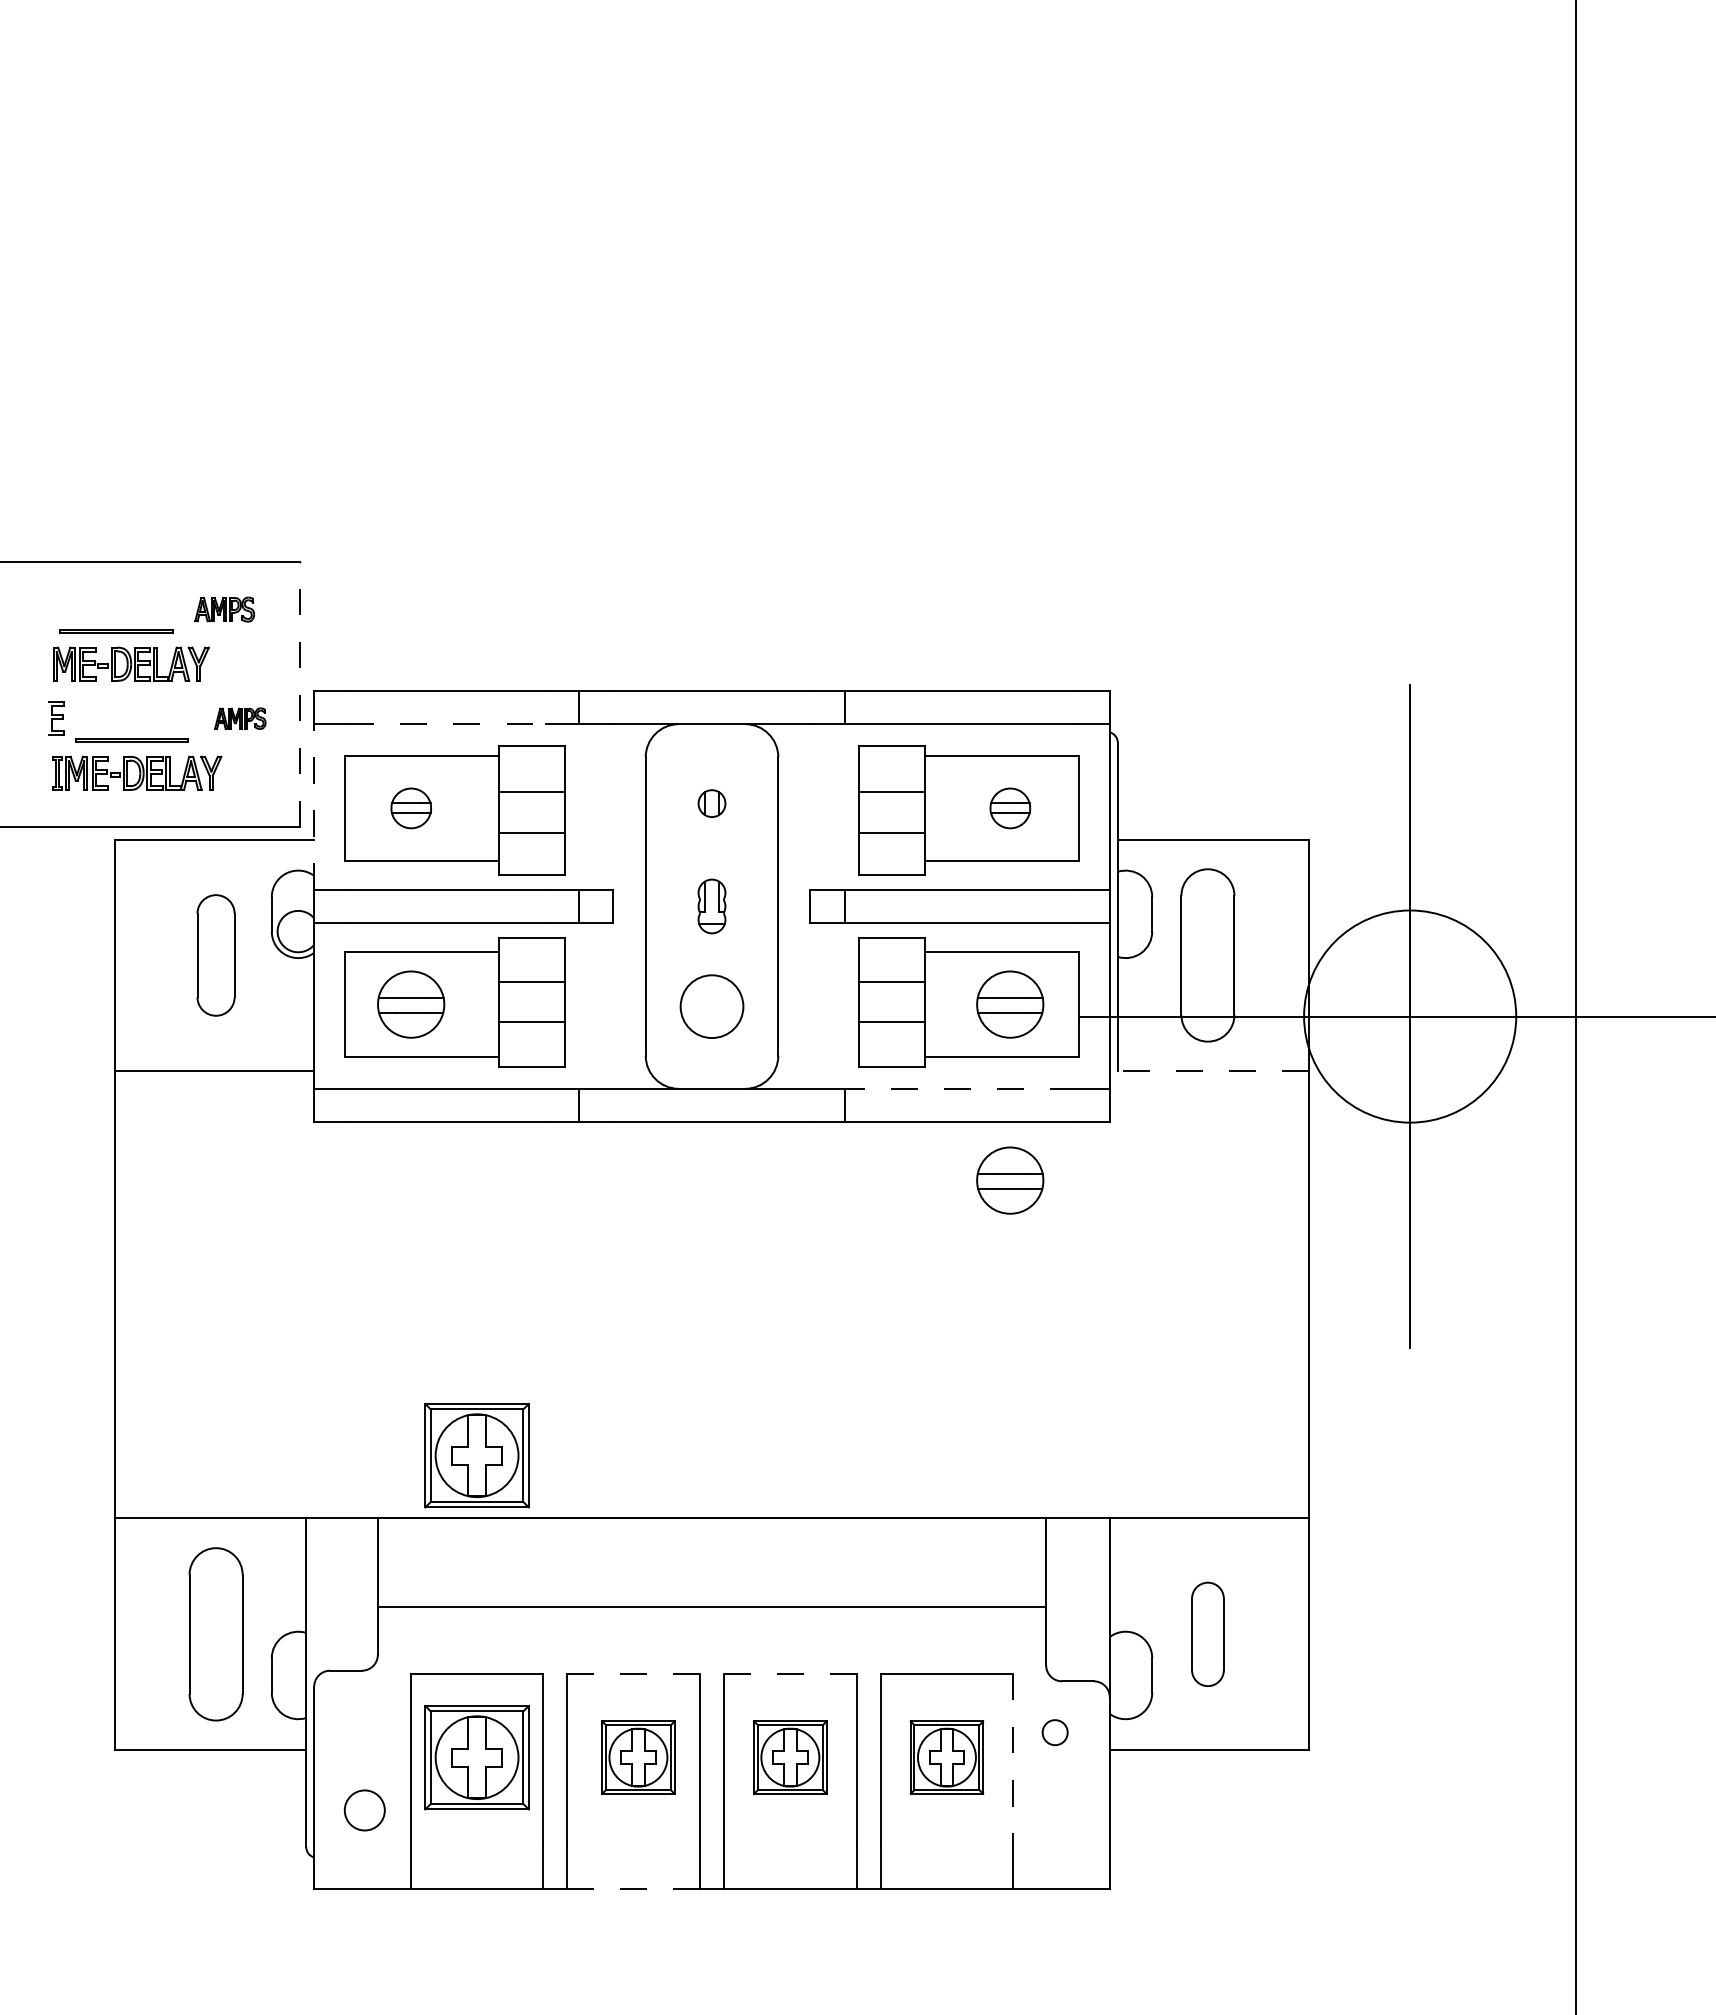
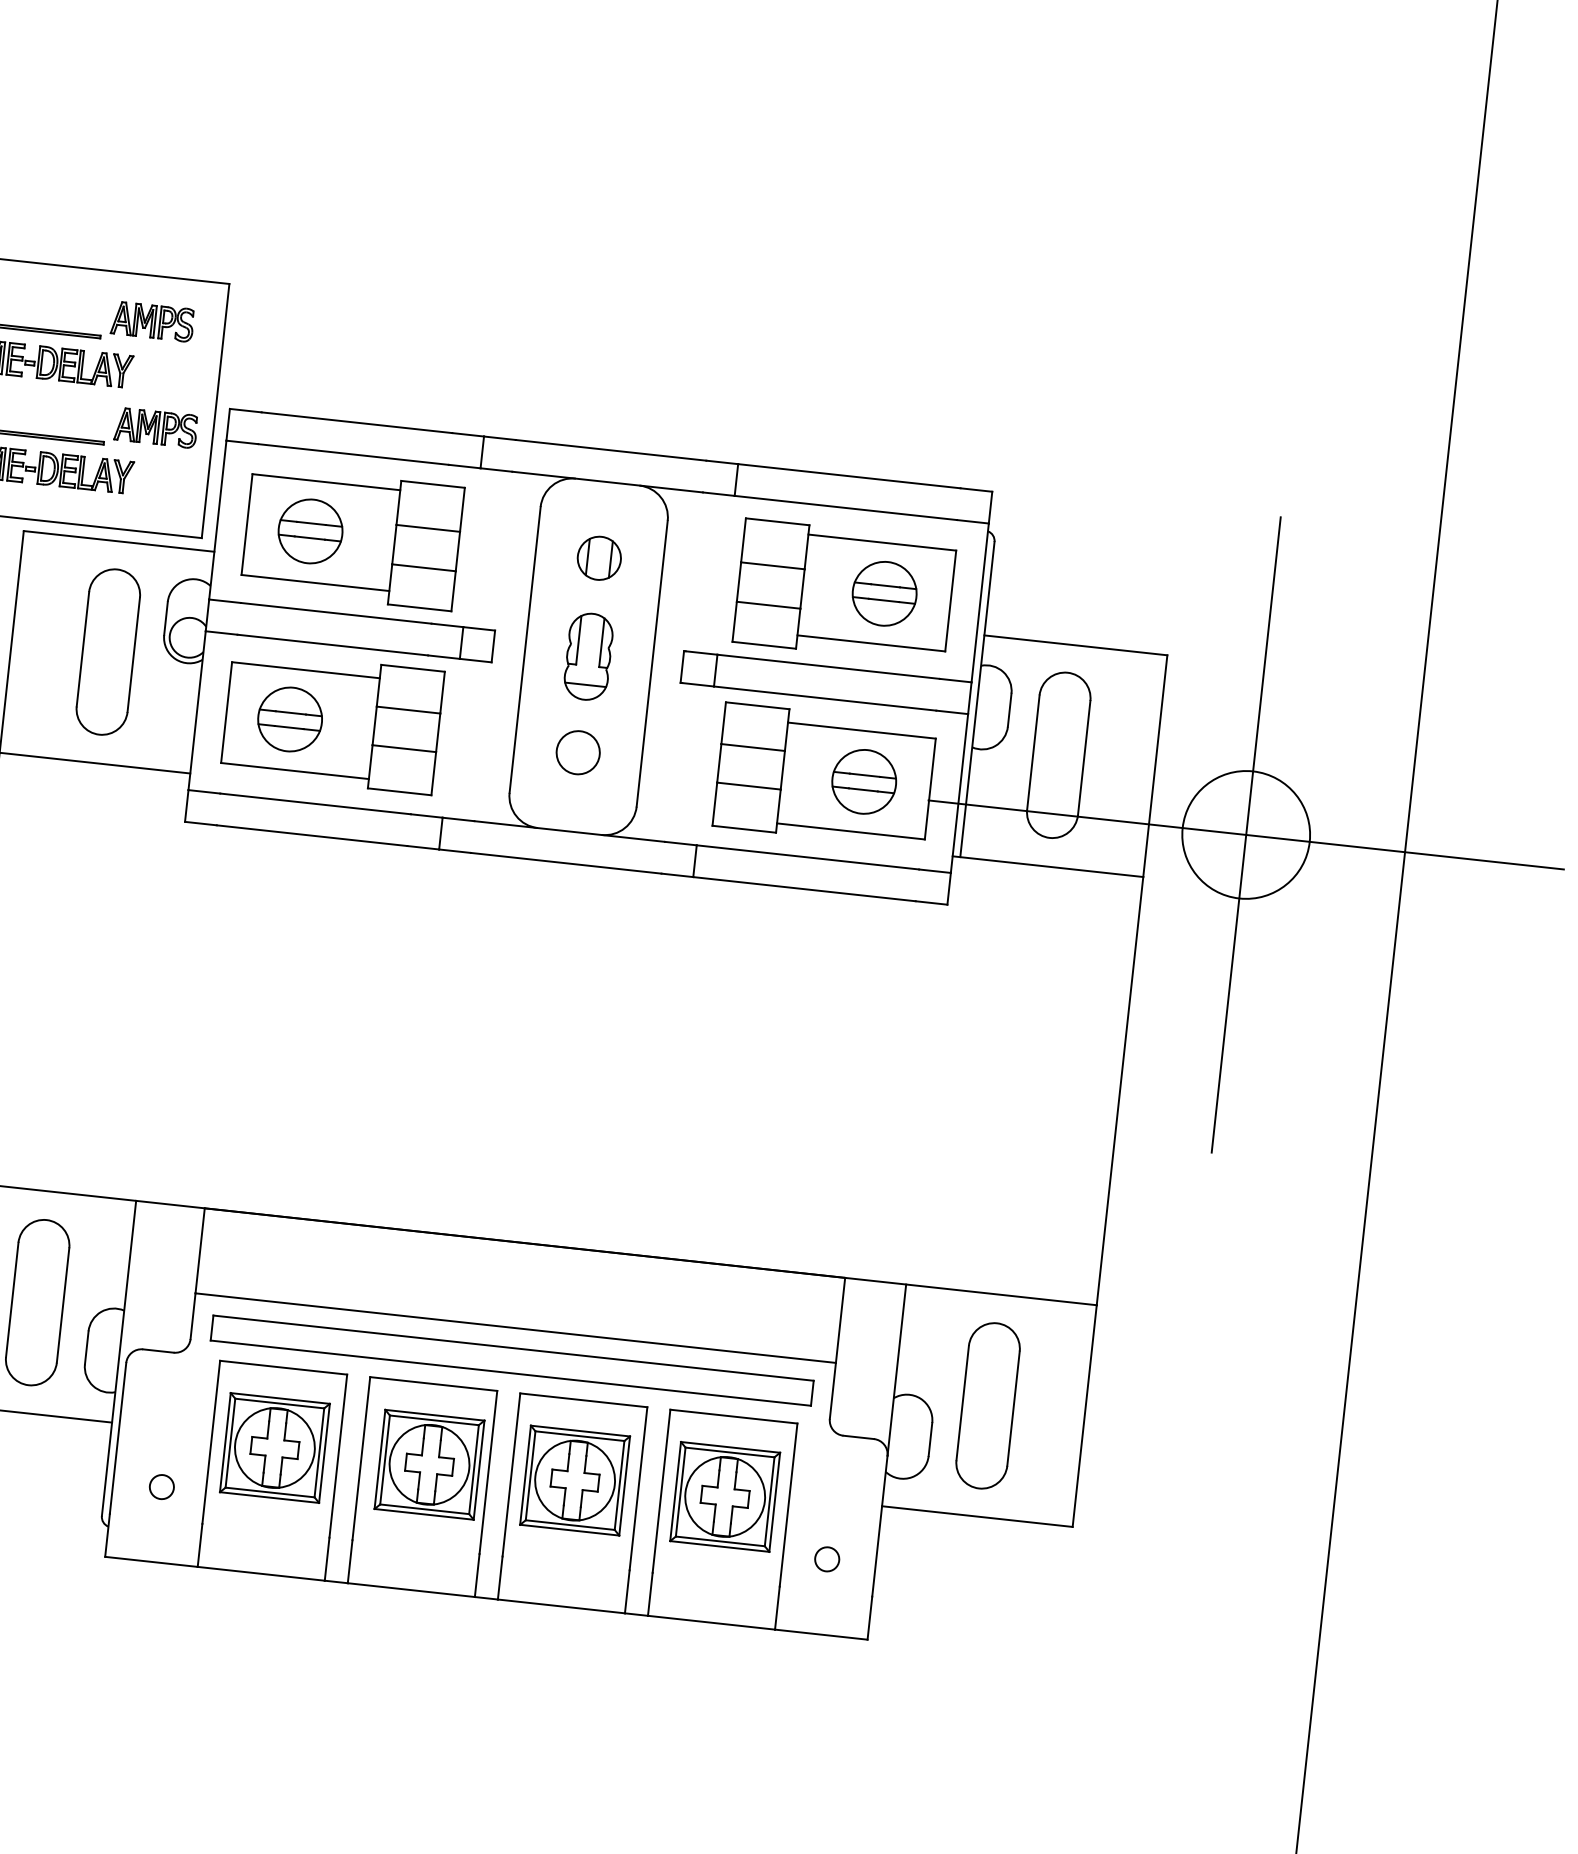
part: (224, 609) -> (152, 321), size x1.43
line: (299, 694) -> (215, 410), dashed -> solid
part: (240, 718) -> (156, 427), size x1.67
line: (447, 724) -> (354, 454), dashed -> solid
part: (711, 803) -> (598, 558), size x1.67
line: (314, 807) -> (218, 520), dashed -> solid
part: (411, 808) -> (310, 531), size x1.67
part: (1010, 808) -> (884, 593), size x1.67
part: (711, 906) -> (588, 656), size x1.67
part: (215, 955) -> (107, 652), size x1.43
circle: (711, 1006) -> (577, 752), size x0.71
circle: (1409, 1016) -> (1245, 834), size x0.62
line: (1208, 1071) -> (1047, 866), dashed -> solid
line: (960, 1088) -> (807, 857), dashed -> solid
part: (1010, 1180) -> (846, 950), removed
part: (476, 1455) -> (305, 1158), removed
part: (1207, 1634) -> (987, 1405), size x1.67
part: (711, 1640) -> (511, 1360), added
line: (634, 1673) -> (434, 1383), dashed -> solid
line: (790, 1673) -> (584, 1399), dashed -> solid
circle: (1054, 1732) -> (826, 1559), moved
part: (638, 1757) -> (429, 1464), size x1.43
part: (790, 1757) -> (575, 1480), size x1.43
part: (946, 1757) -> (724, 1496), size x1.43
line: (1013, 1759) -> (788, 1505), dashed -> solid
circle: (364, 1810) -> (161, 1486), size x0.62
line: (633, 1888) -> (411, 1589), dashed -> solid

